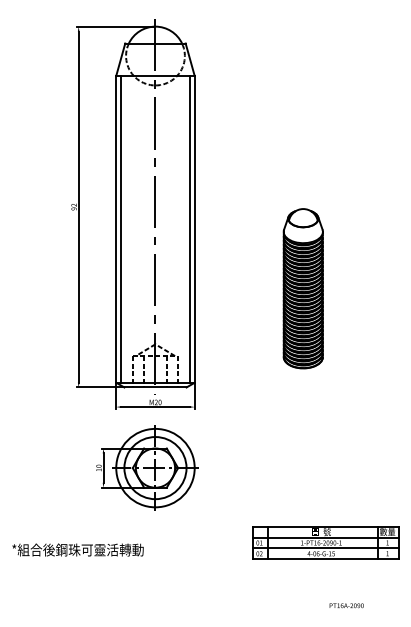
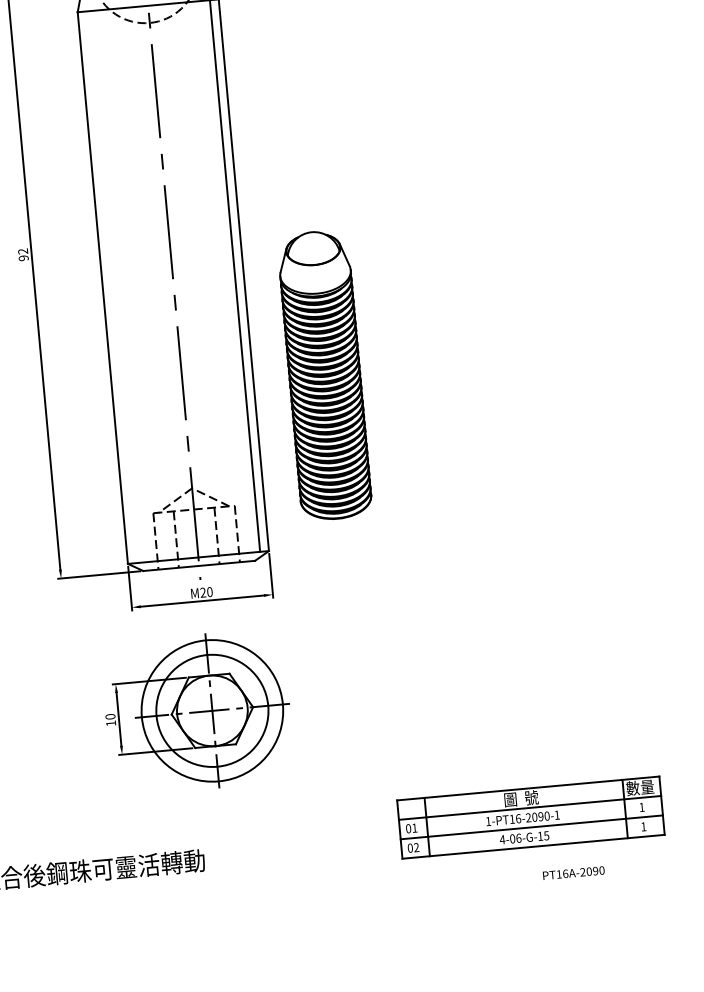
line: (121, 228) -> (112, 285), removed
part: (302, 288) -> (323, 375), moved
text: (346, 605) -> (573, 872), moved

